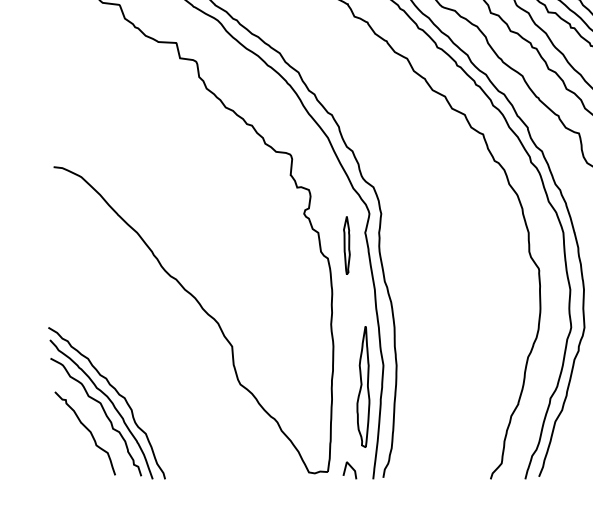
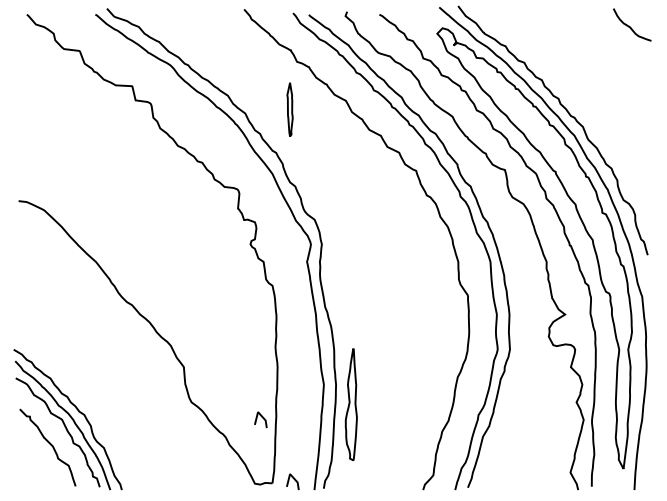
part: (346, 245) -> (289, 109), moved
part: (362, 386) -> (350, 404), moved
line: (316, 400) -> (261, 417), added

